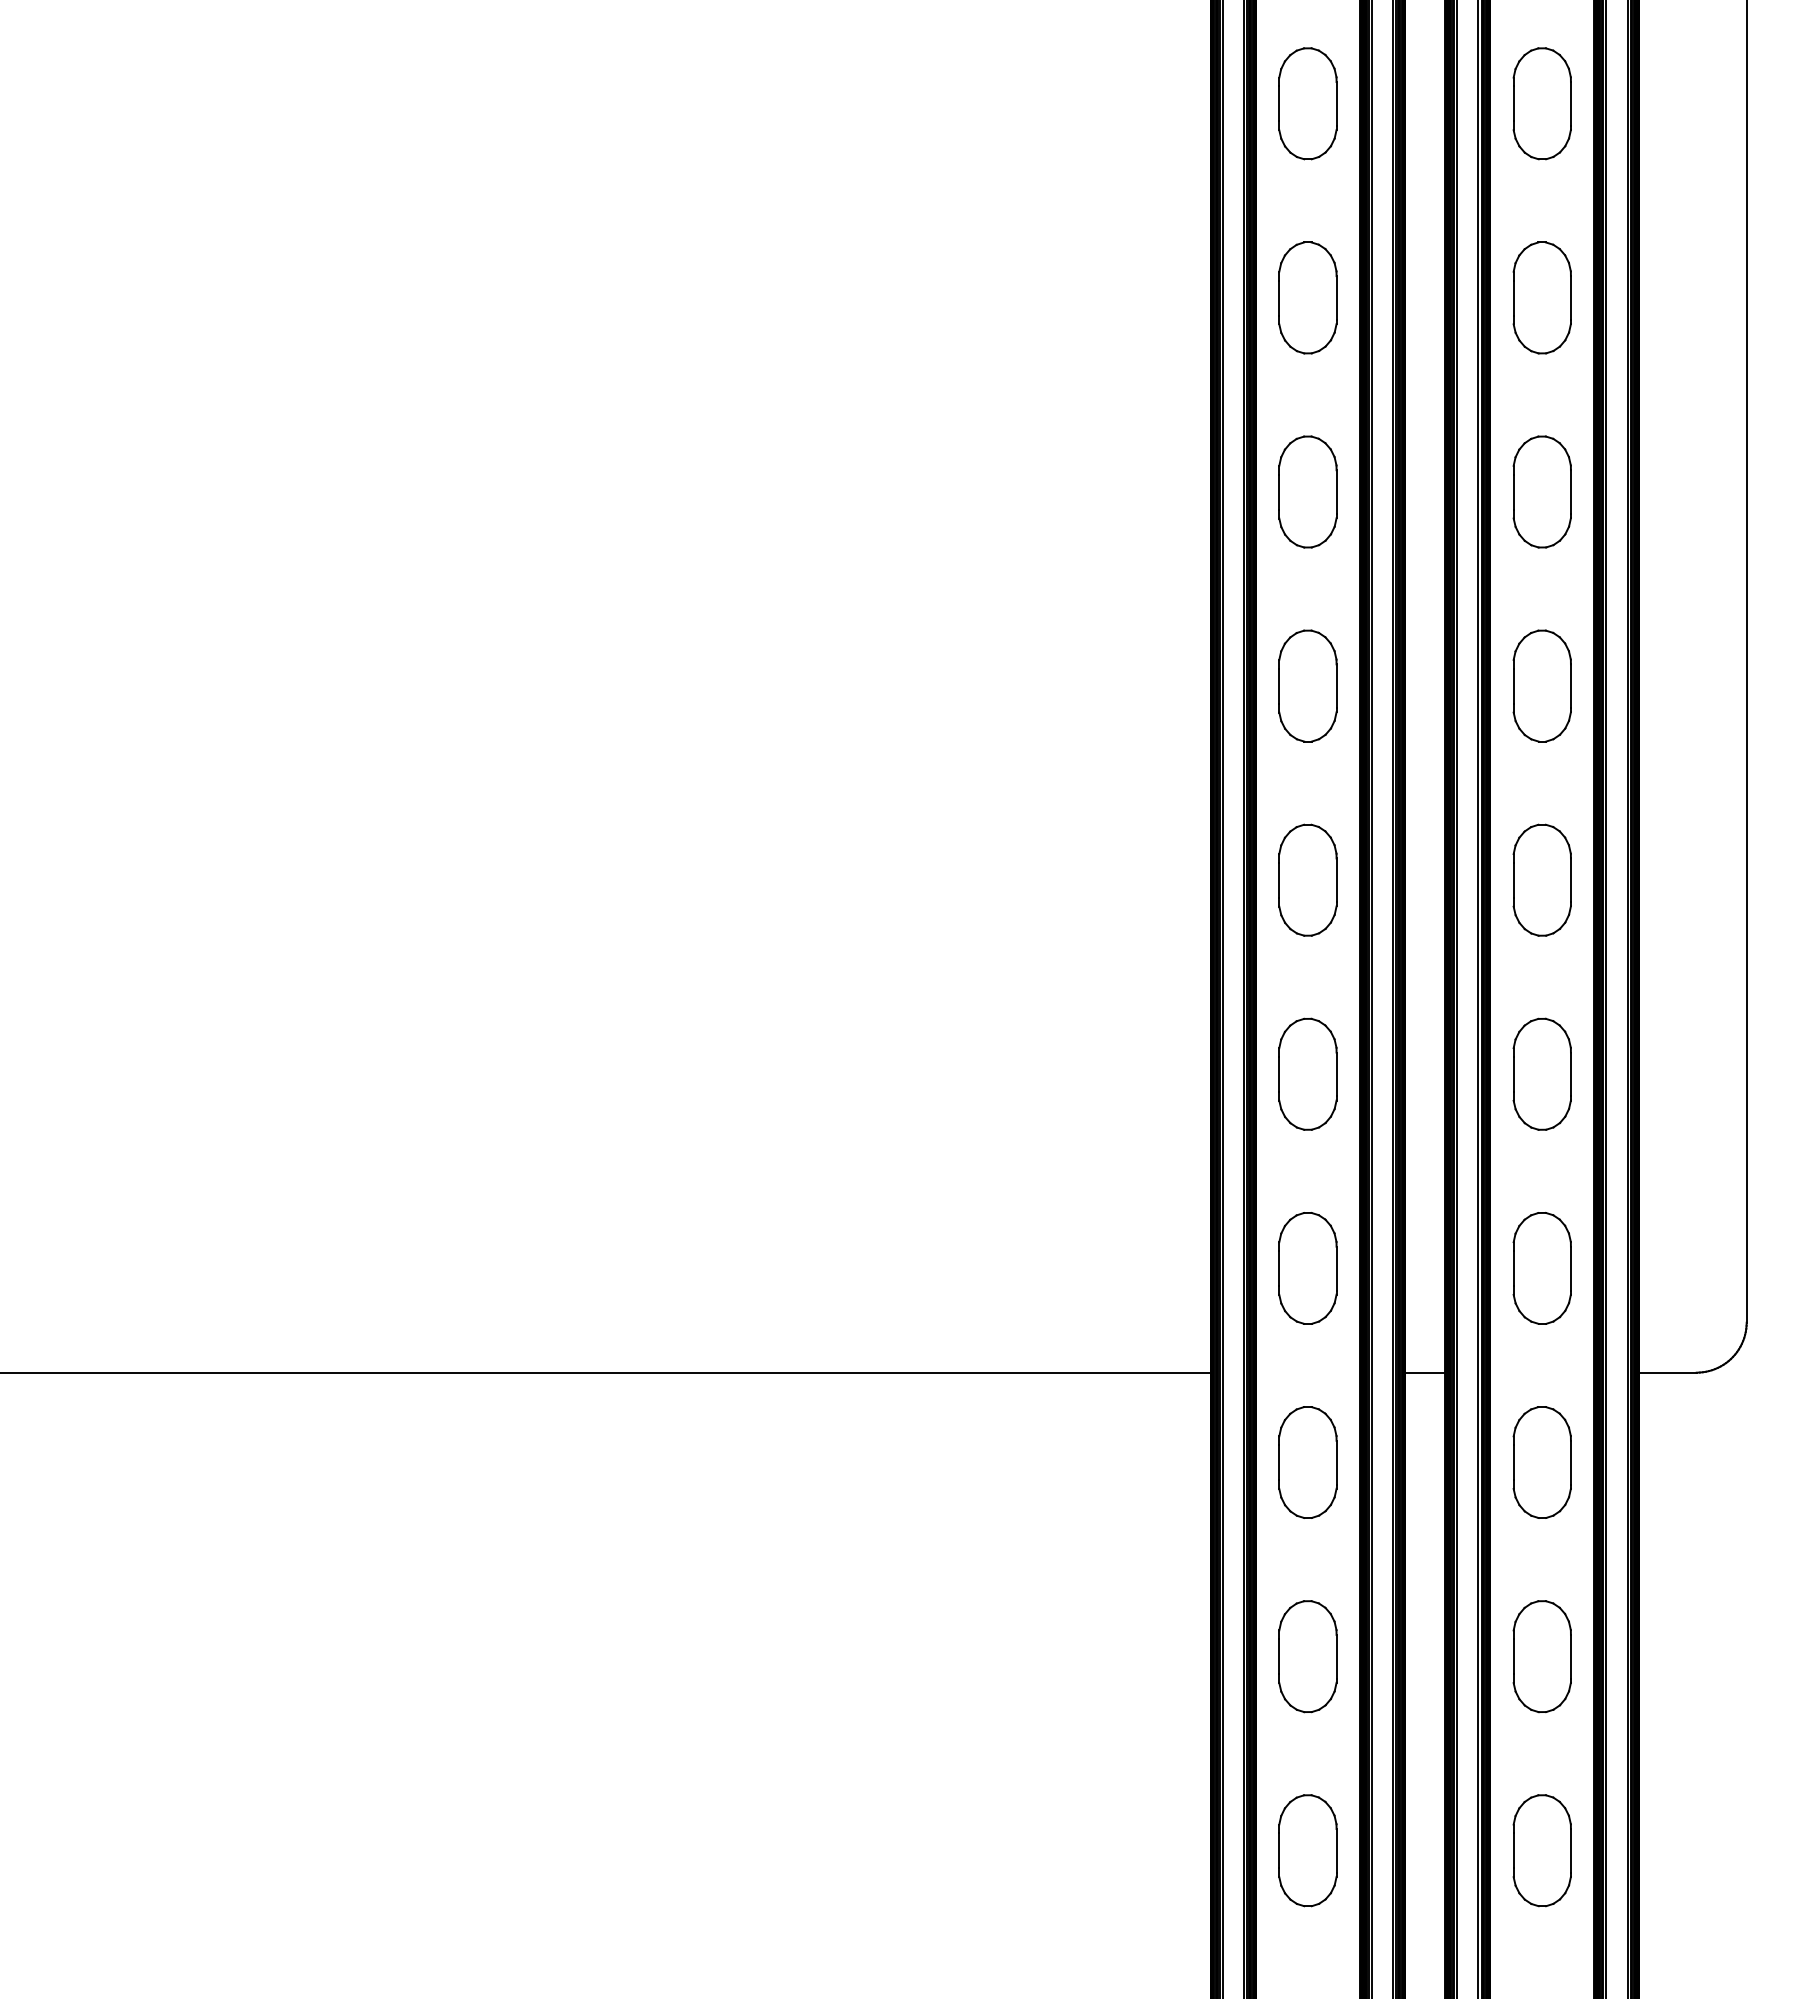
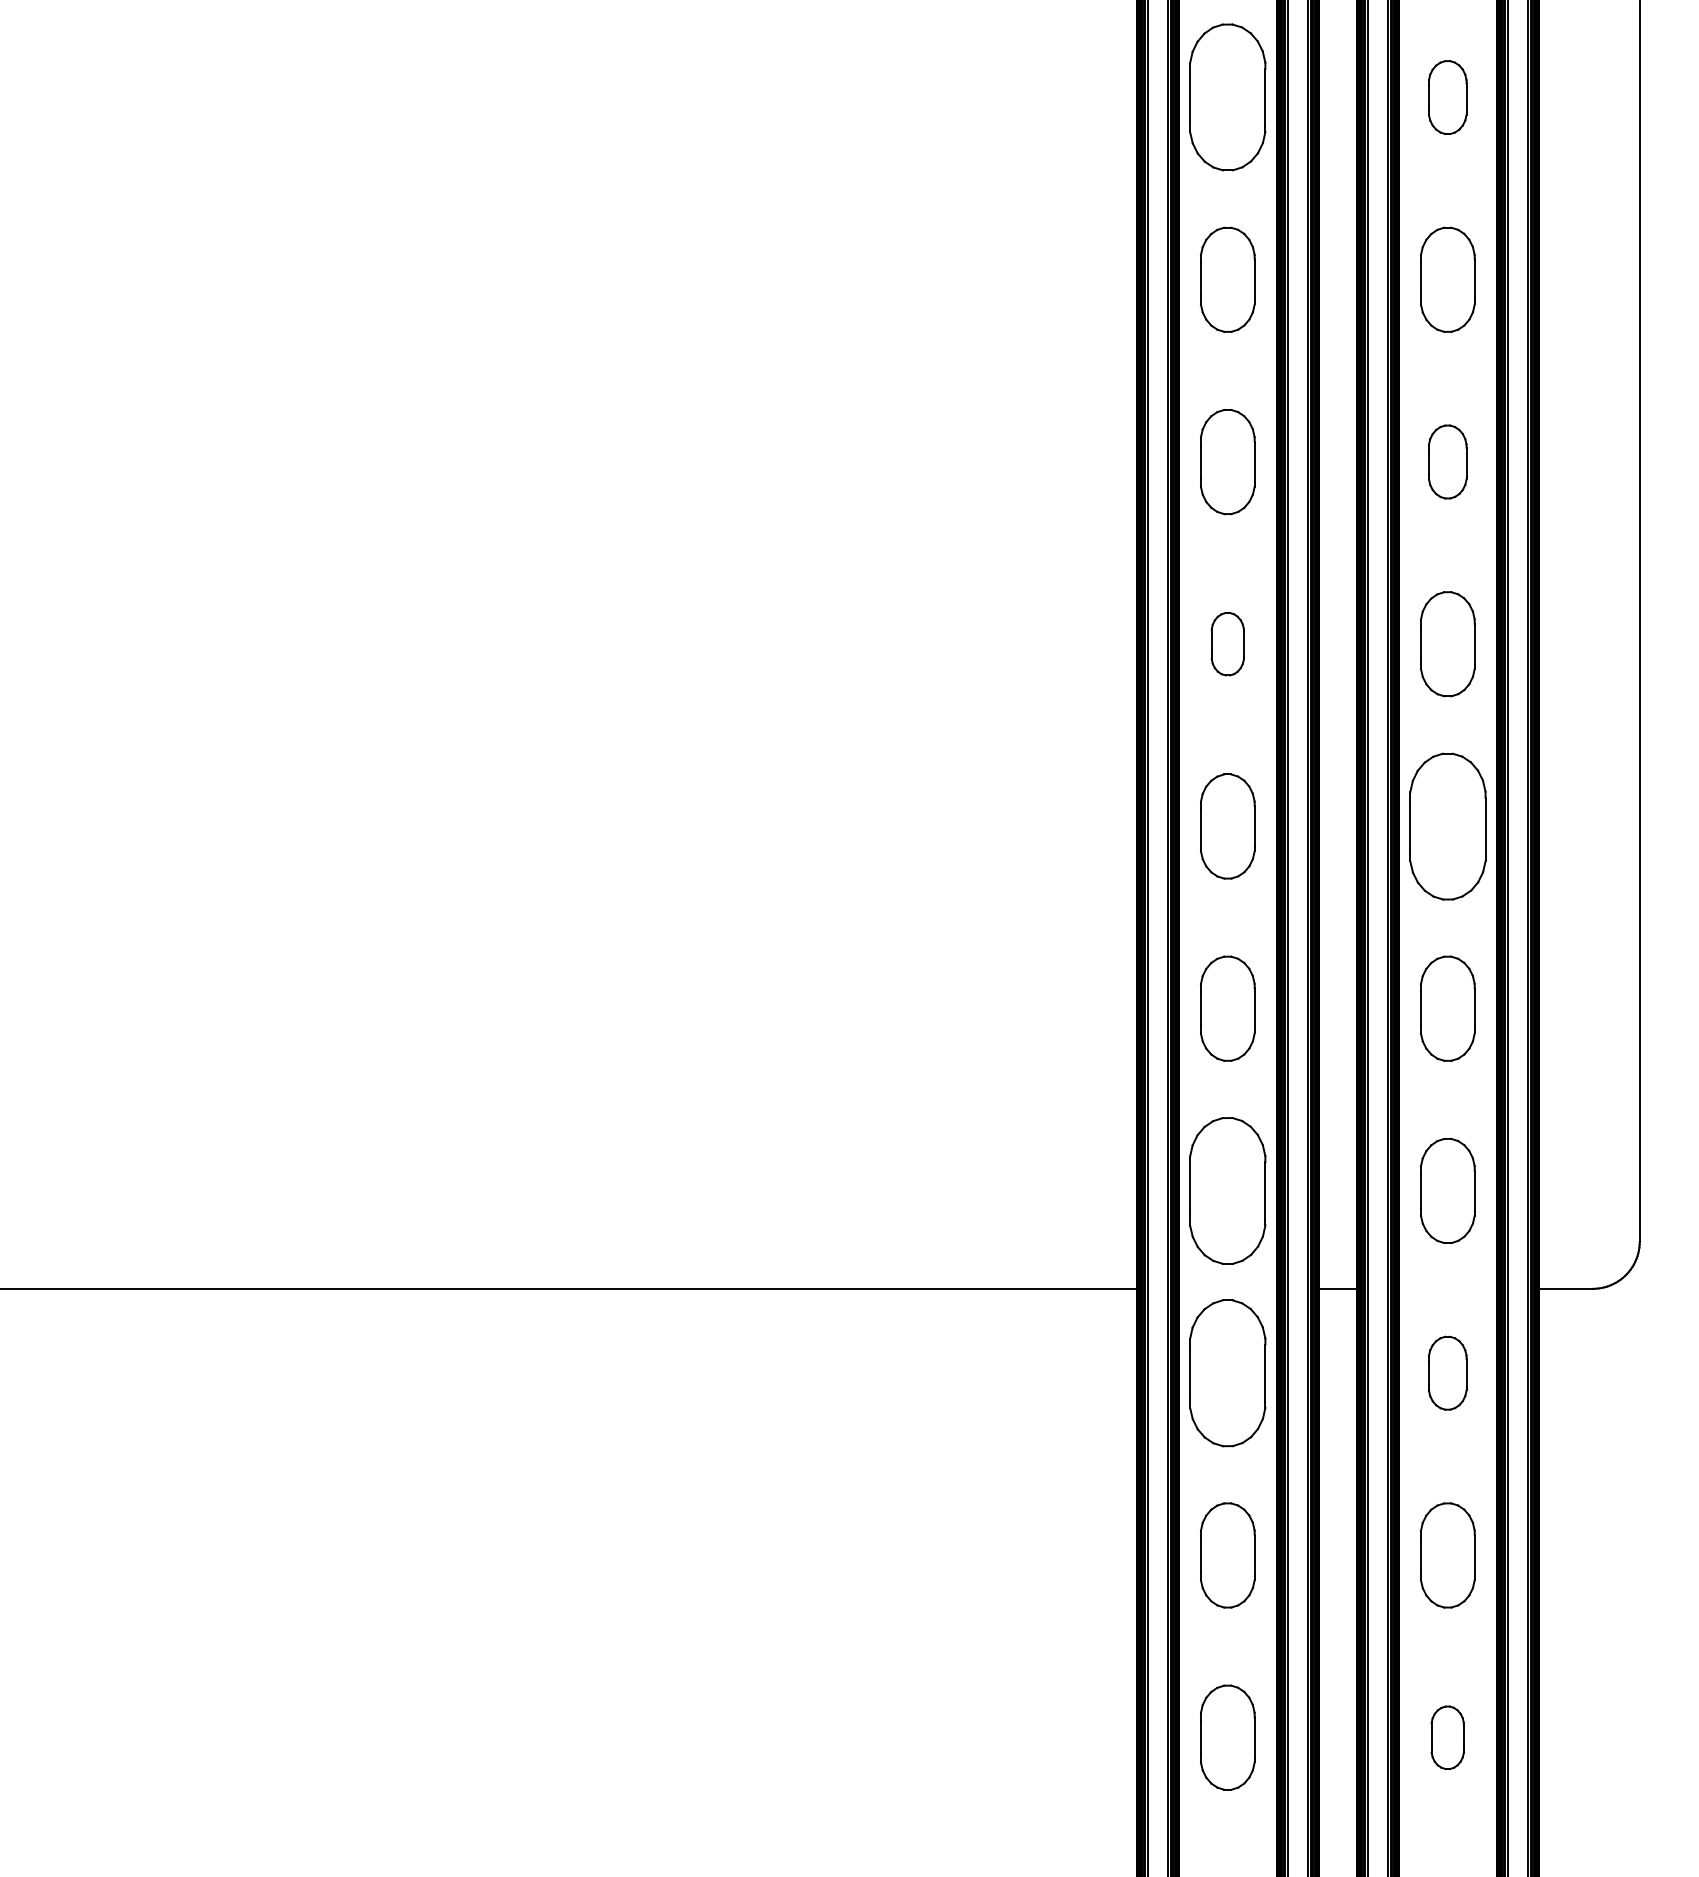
part: (1307, 103) -> (1227, 97), size x1.4
part: (1541, 103) -> (1447, 97), size x0.7
part: (1541, 491) -> (1447, 461), size x0.7
part: (1307, 685) -> (1227, 643), size x0.6
part: (1541, 879) -> (1447, 825), size x1.4
part: (1307, 1268) -> (1227, 1191), size x1.4
part: (1307, 1462) -> (1227, 1373), size x1.4
part: (1541, 1462) -> (1447, 1373), size x0.7
part: (1541, 1850) -> (1447, 1737), size x0.6

